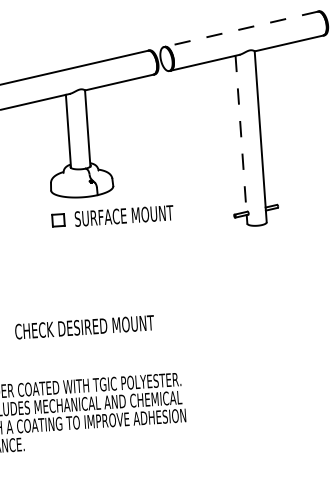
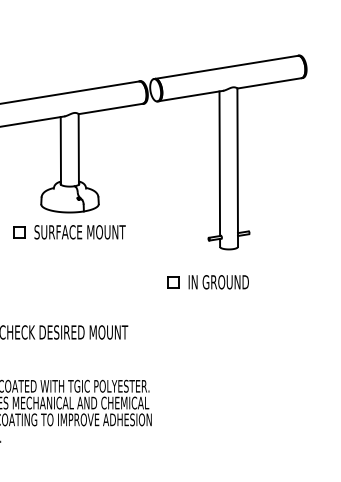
line: (241, 29) -> (226, 67), dashed -> solid
line: (240, 134) -> (219, 164), dashed -> solid
part: (112, 216) -> (69, 232), moved
part: (236, 263) -> (207, 282), added

